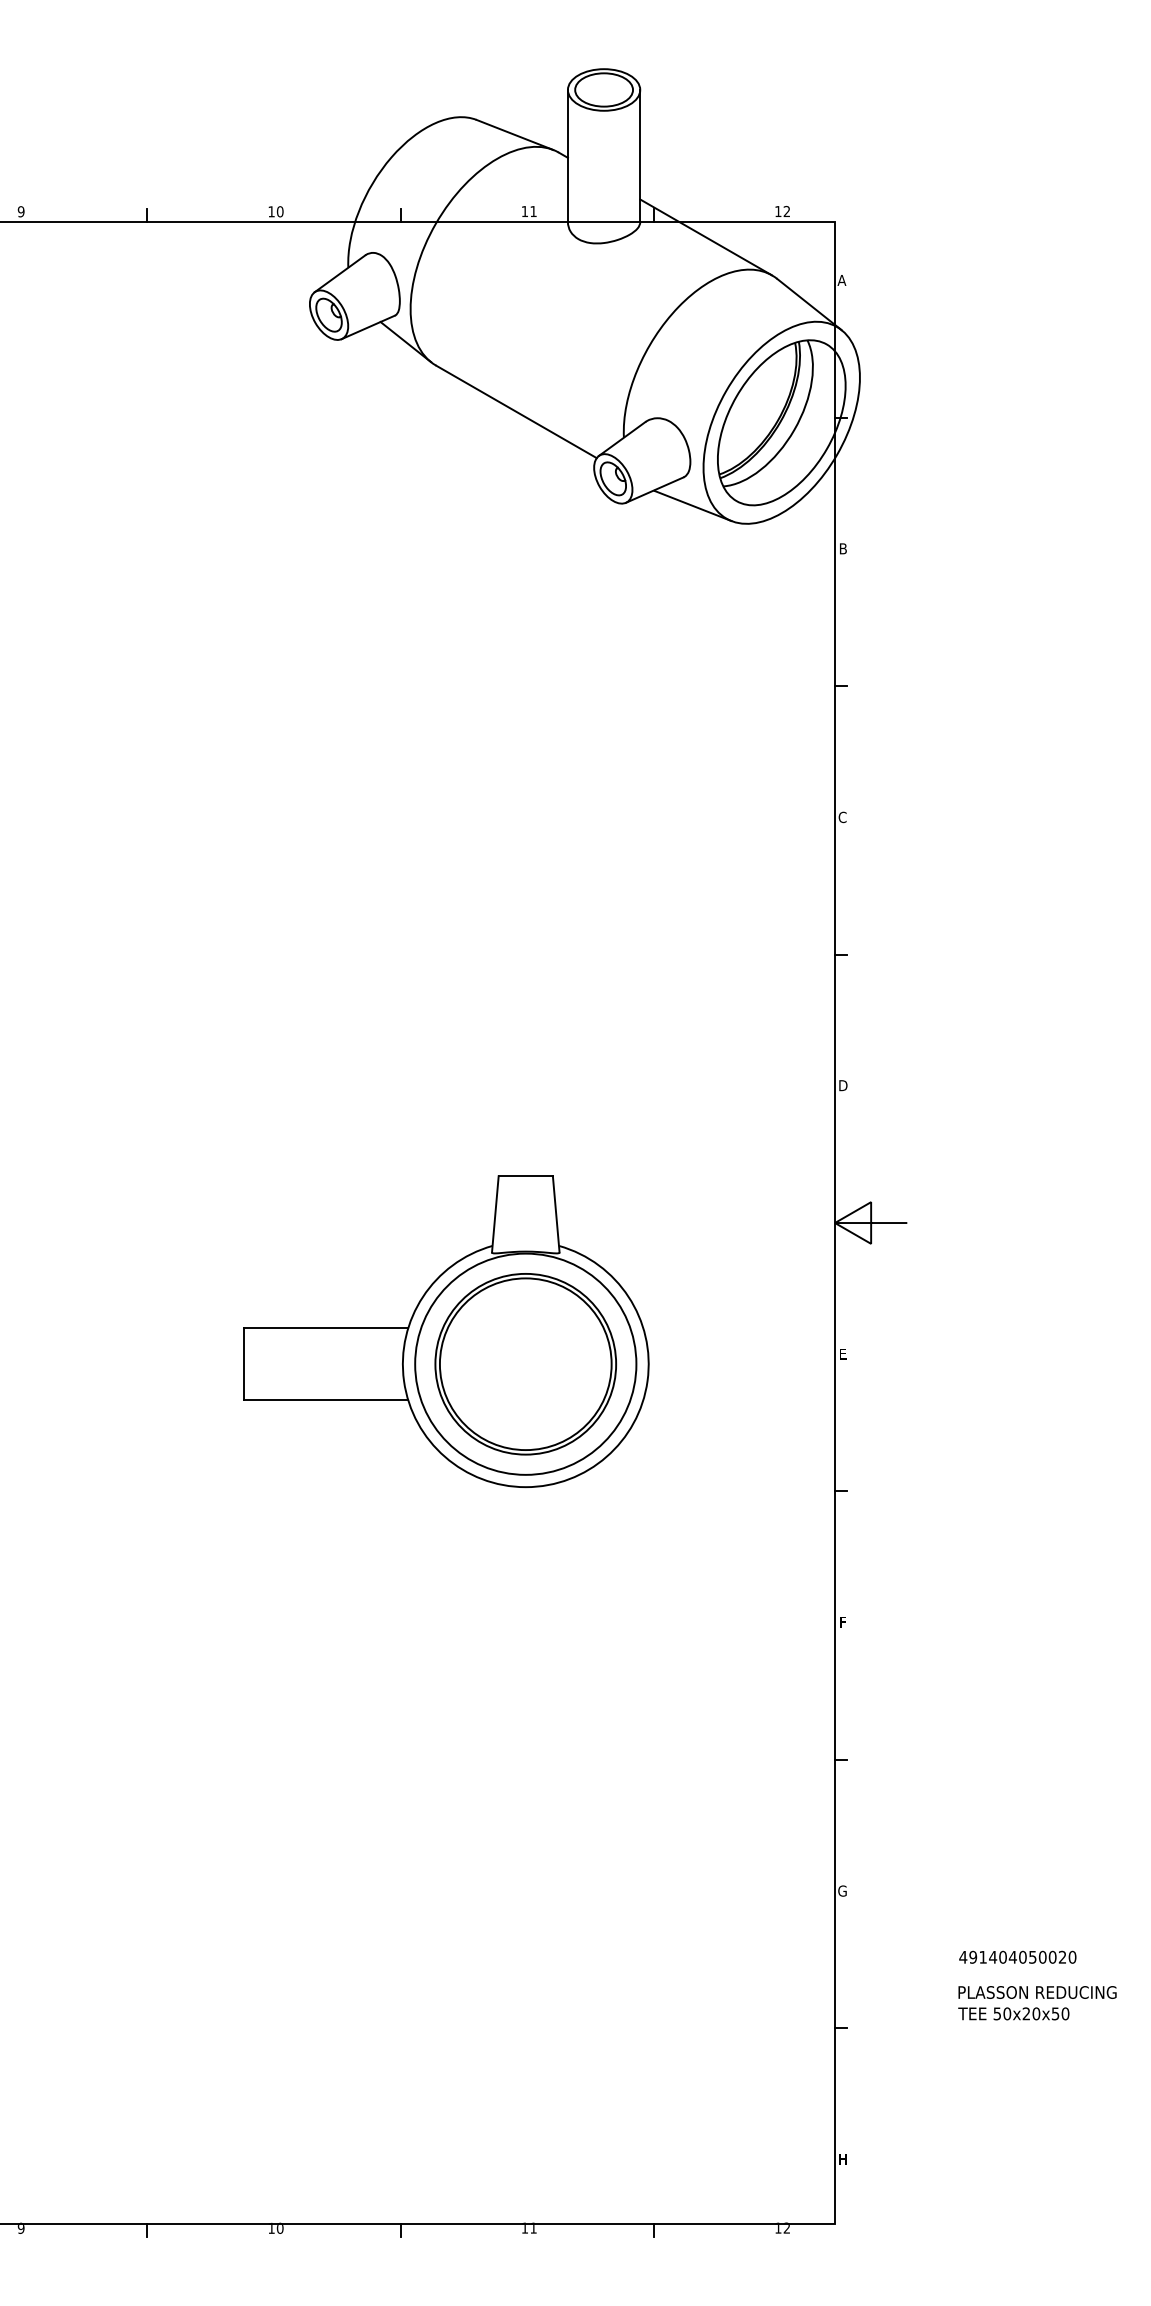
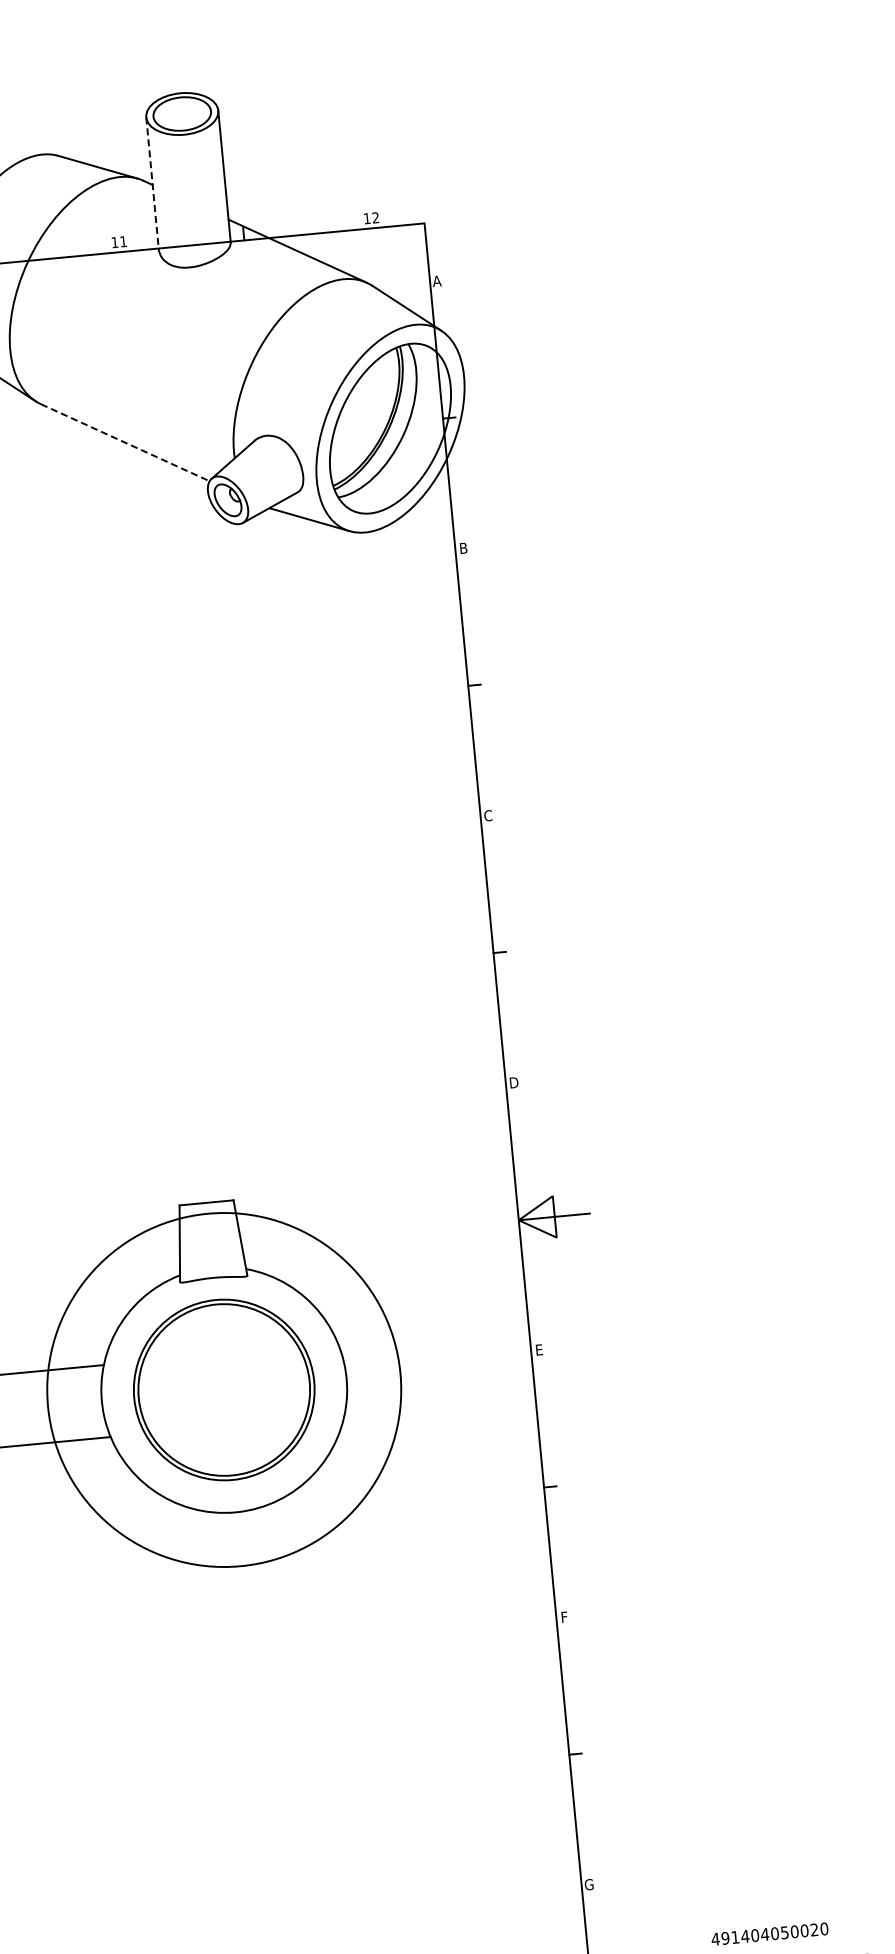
line: (567, 156) -> (152, 183), solid -> dashed
line: (516, 411) -> (125, 442), solid -> dashed
circle: (525, 1363) -> (223, 1389), size x1.6

